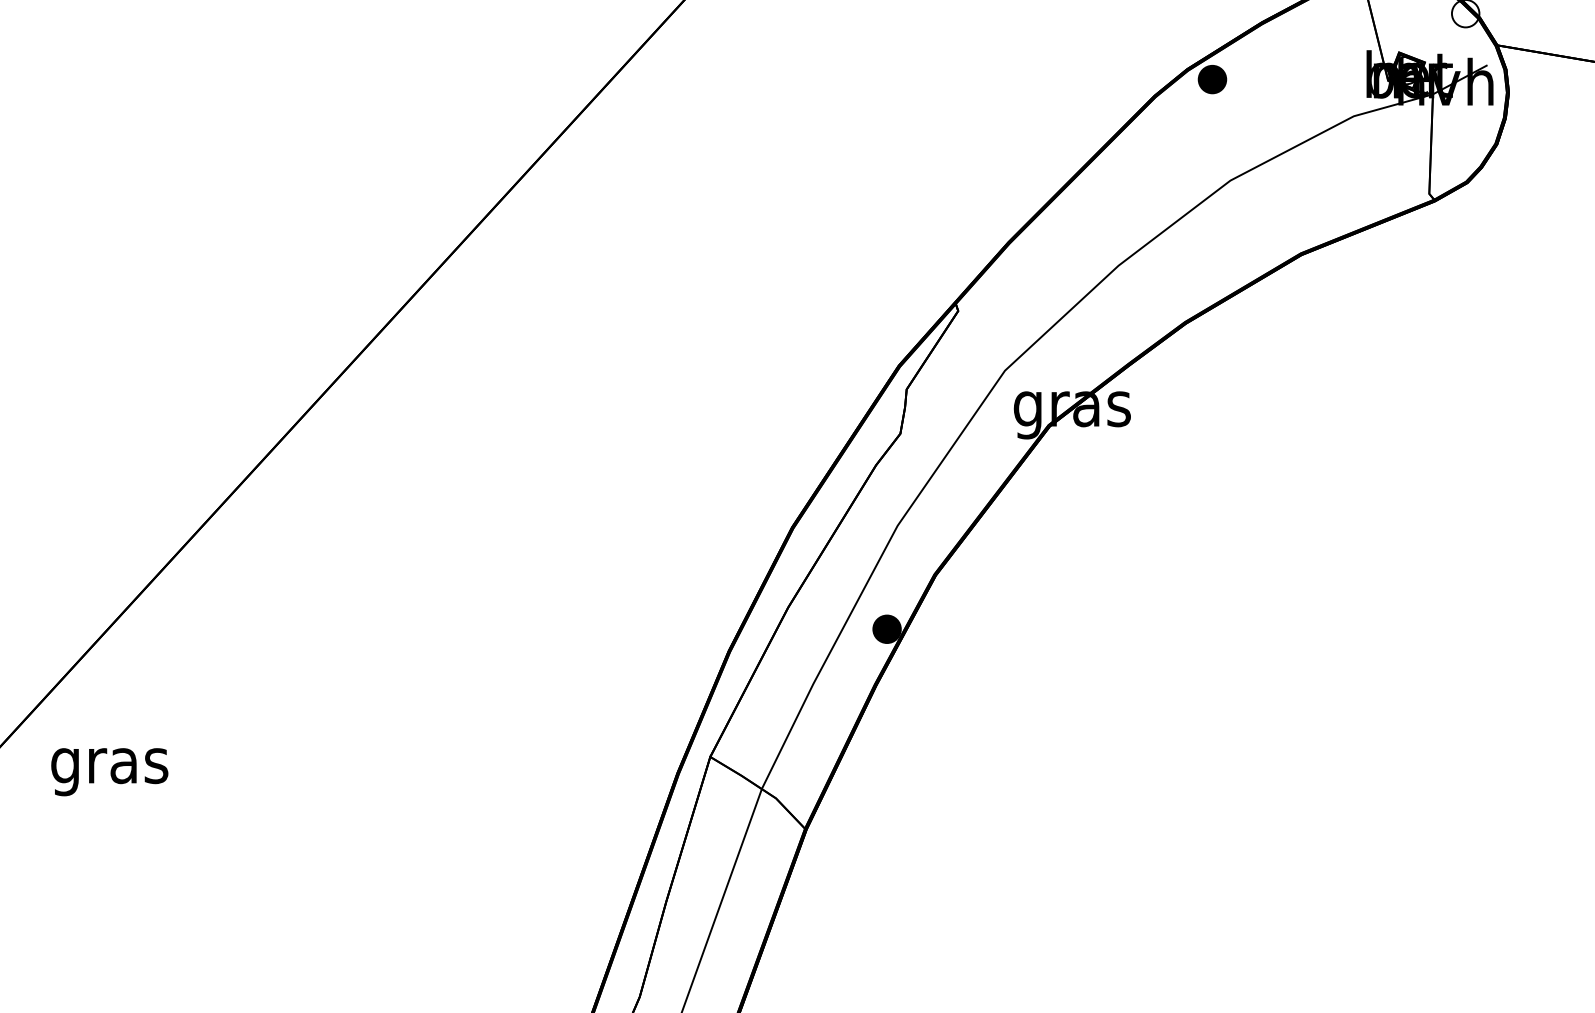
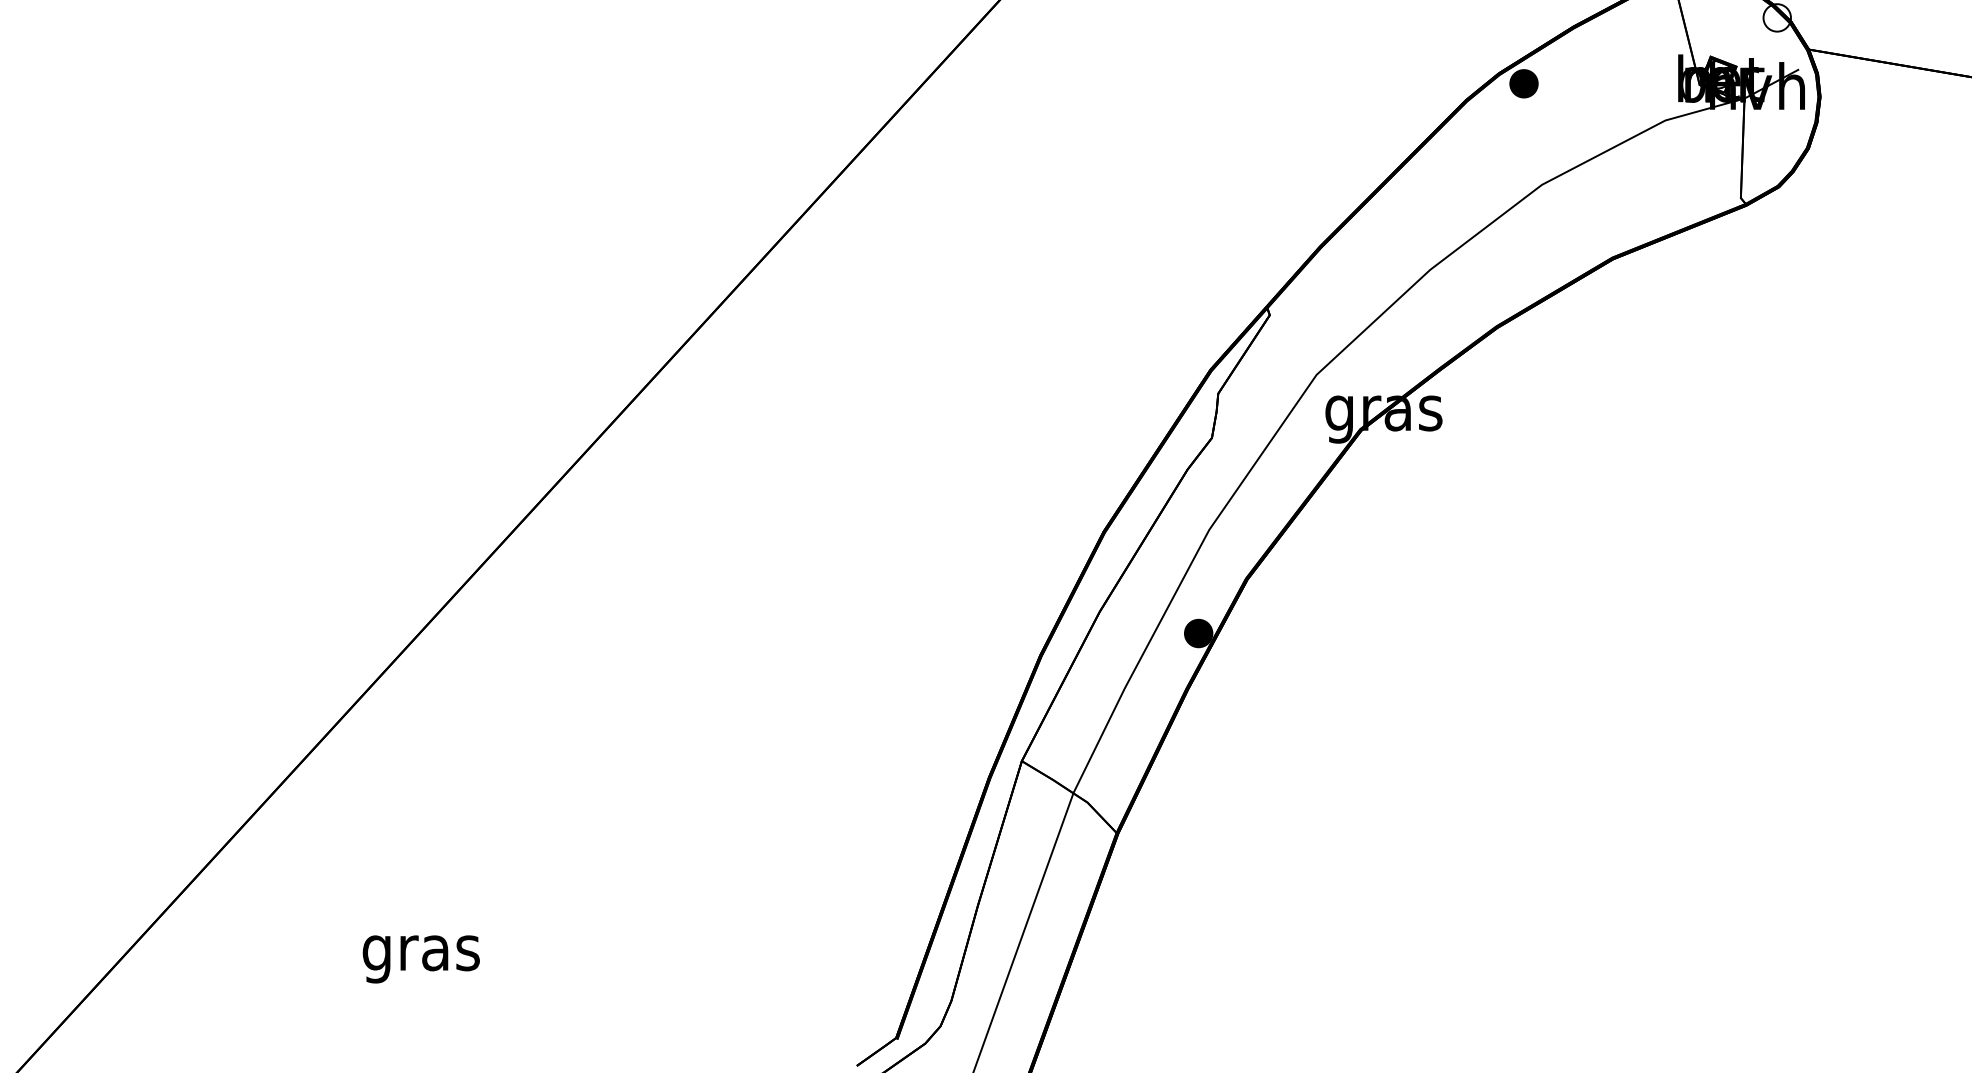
text: (108, 772) -> (420, 959), moved

